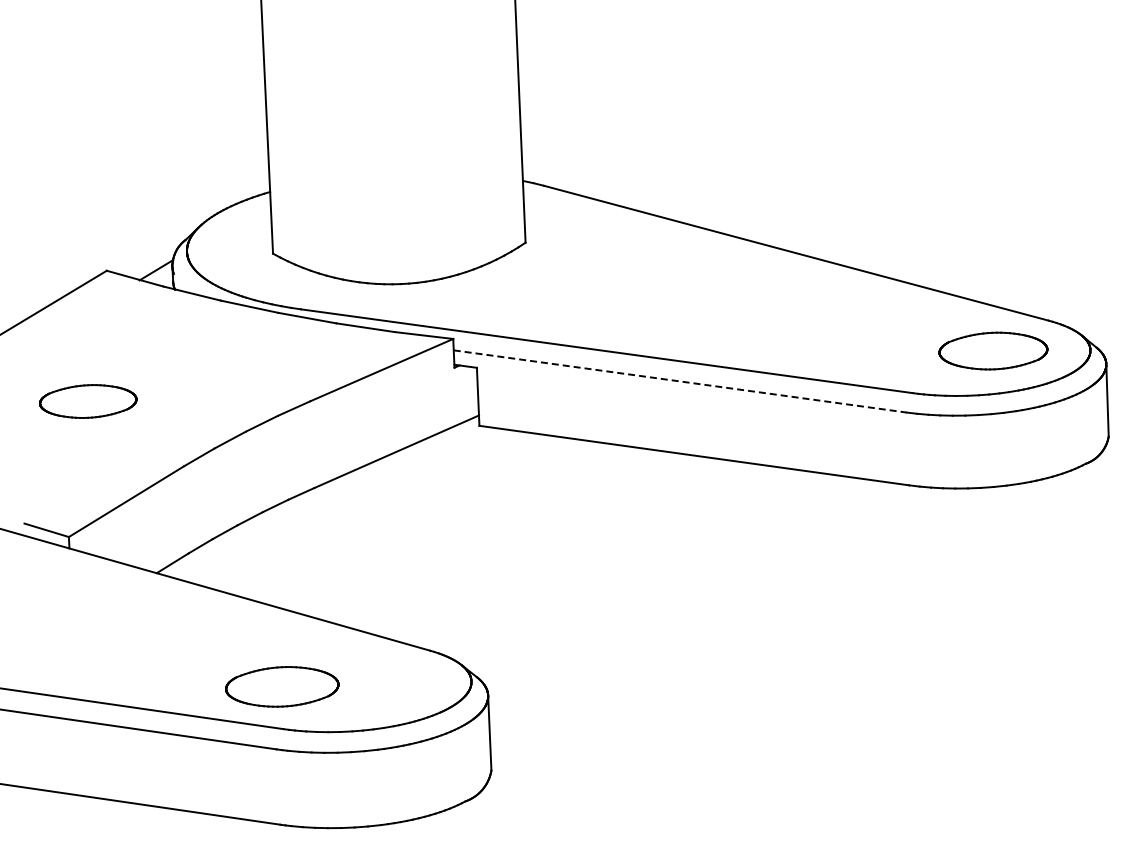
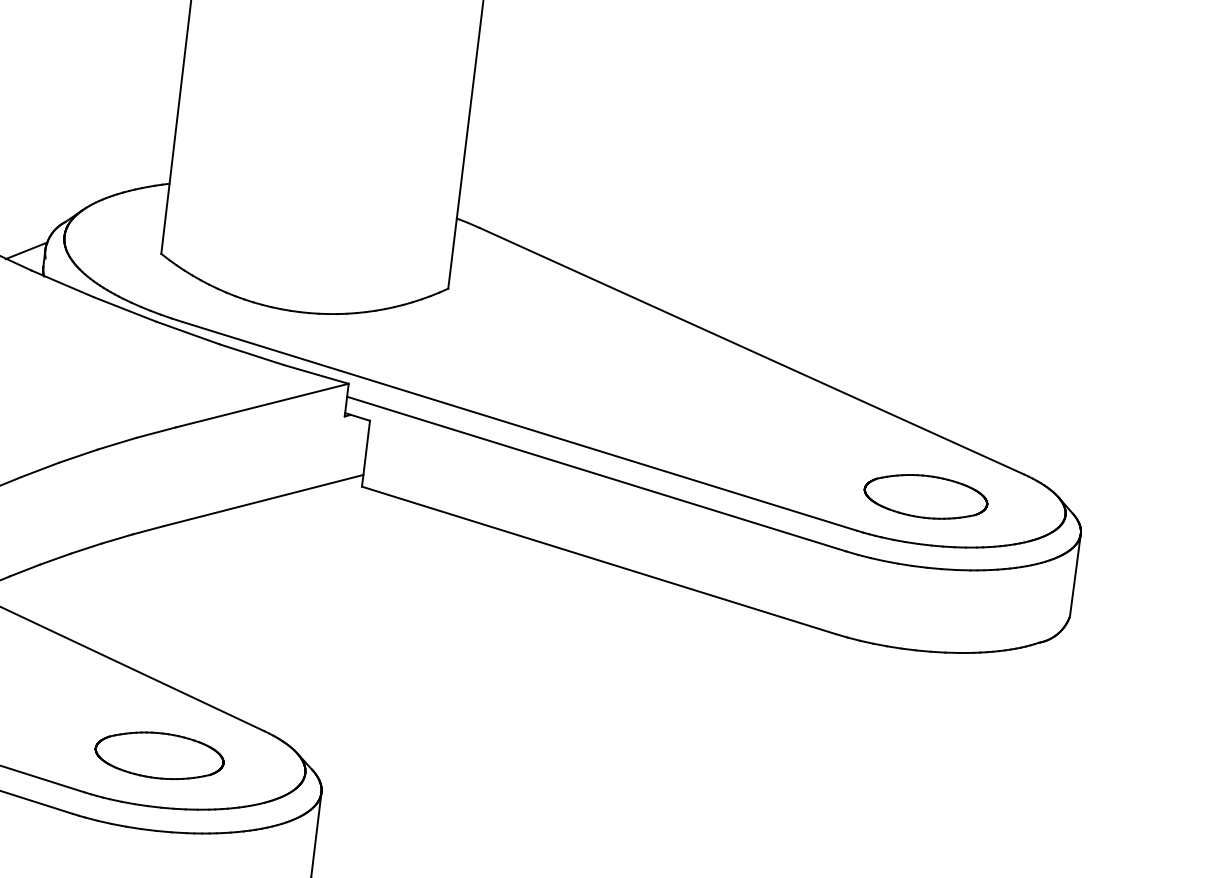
part: (993, 350) -> (926, 496), moved
line: (680, 381) -> (597, 474), dashed -> solid
part: (282, 686) -> (159, 755), moved

